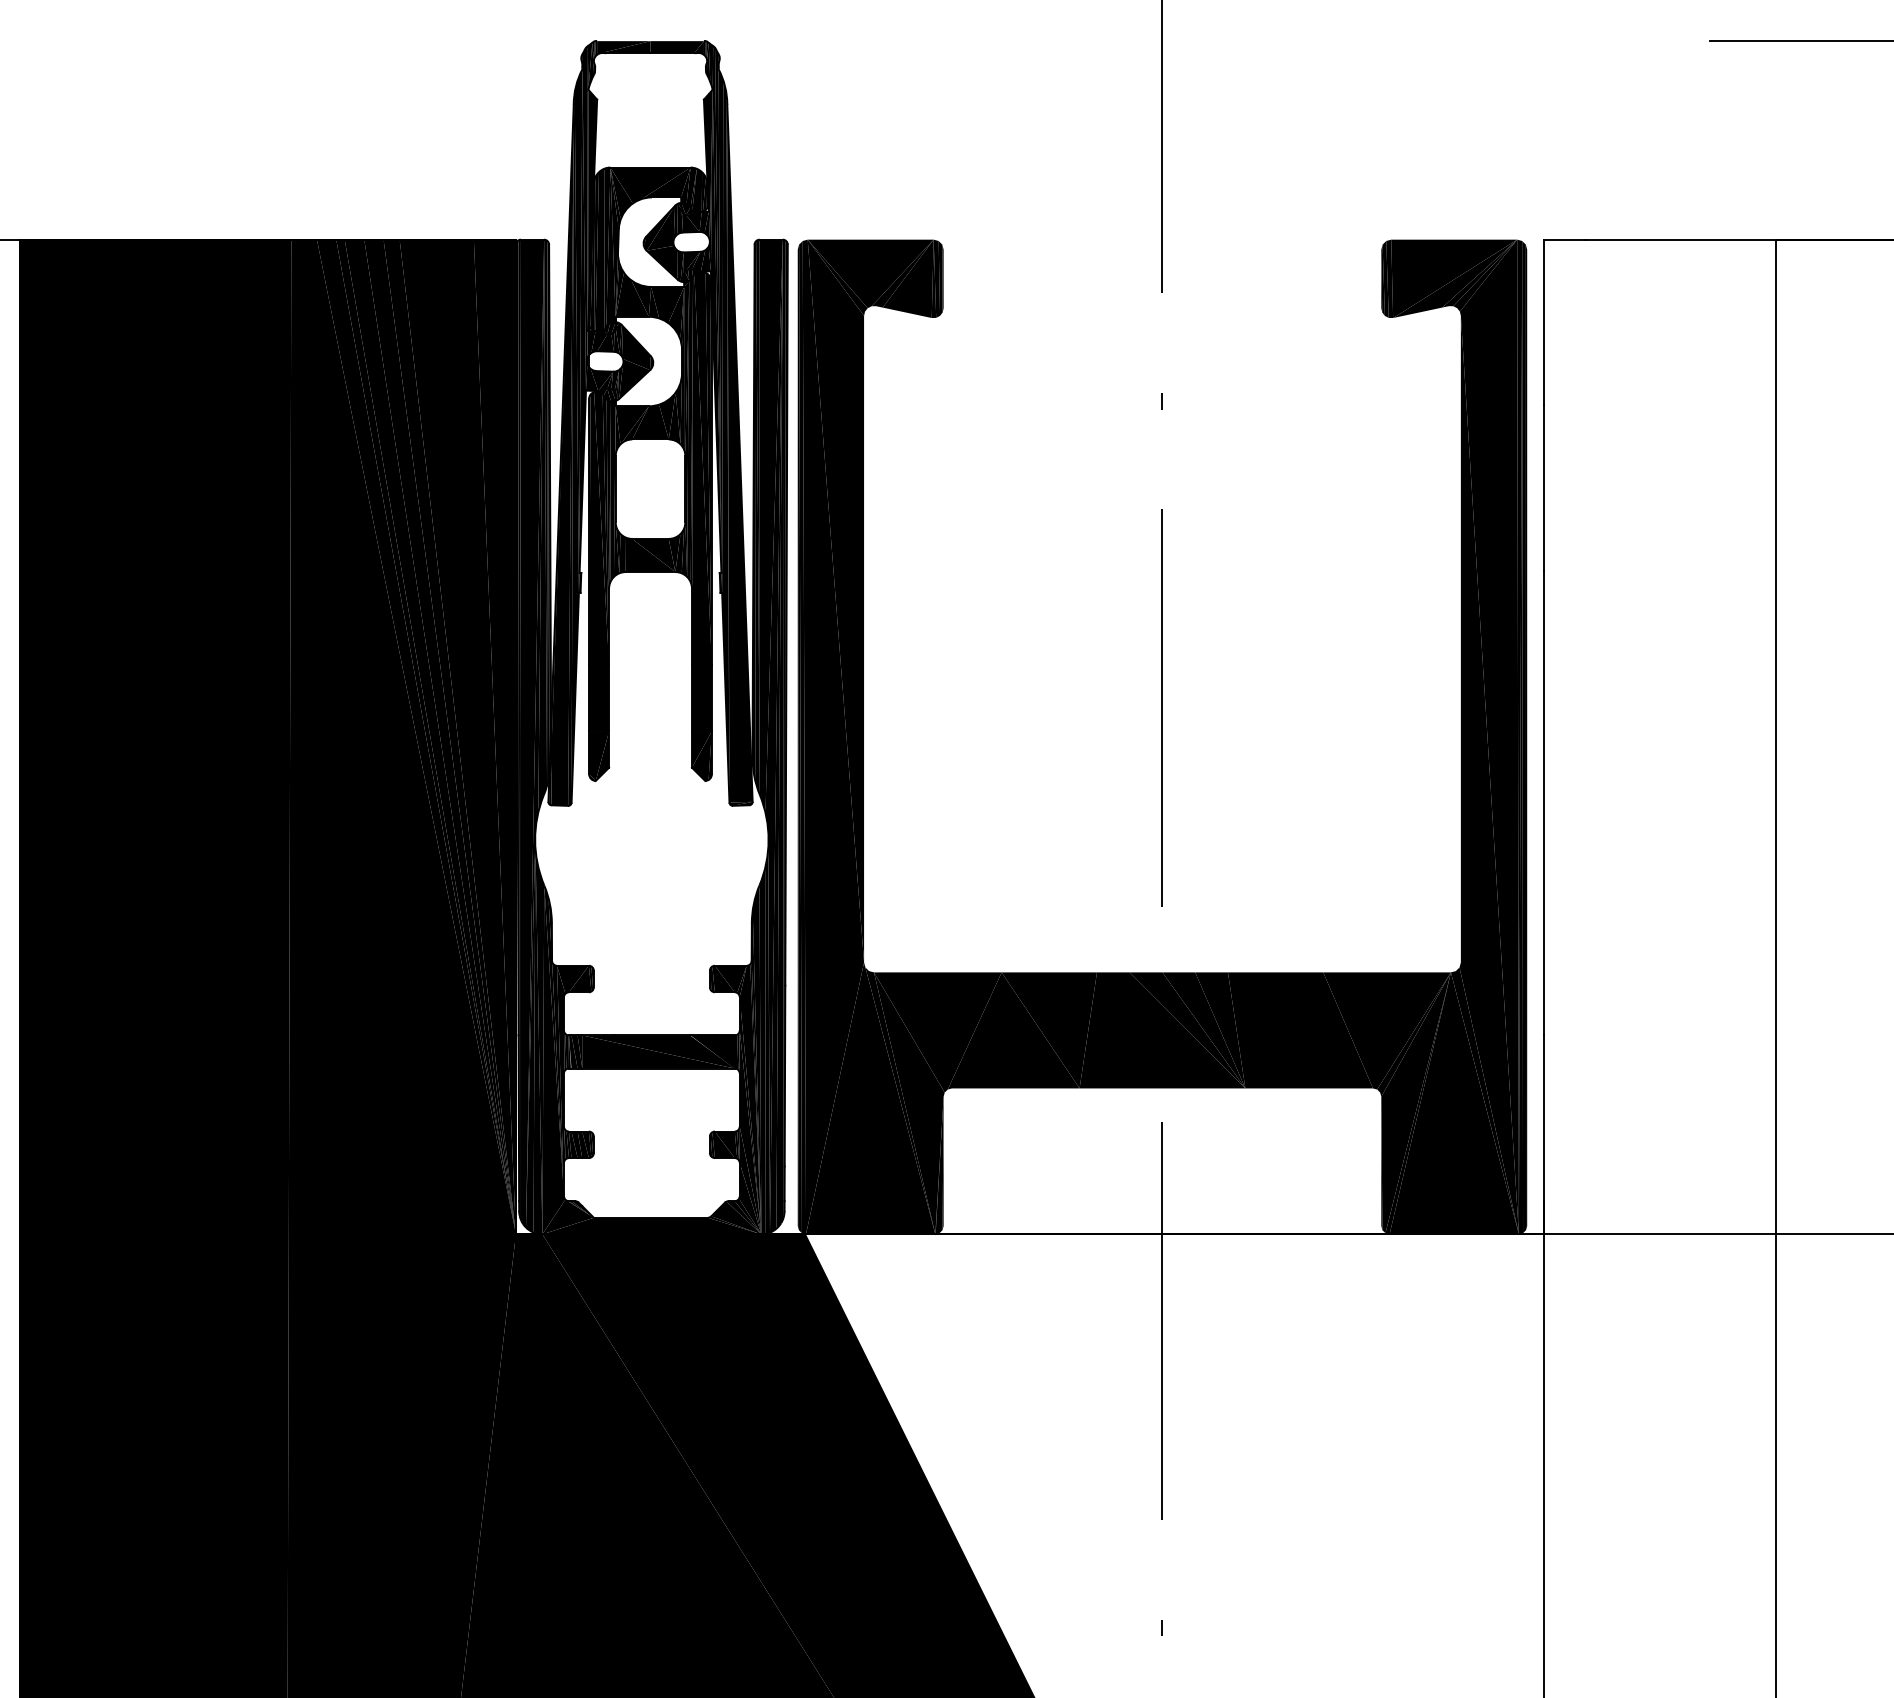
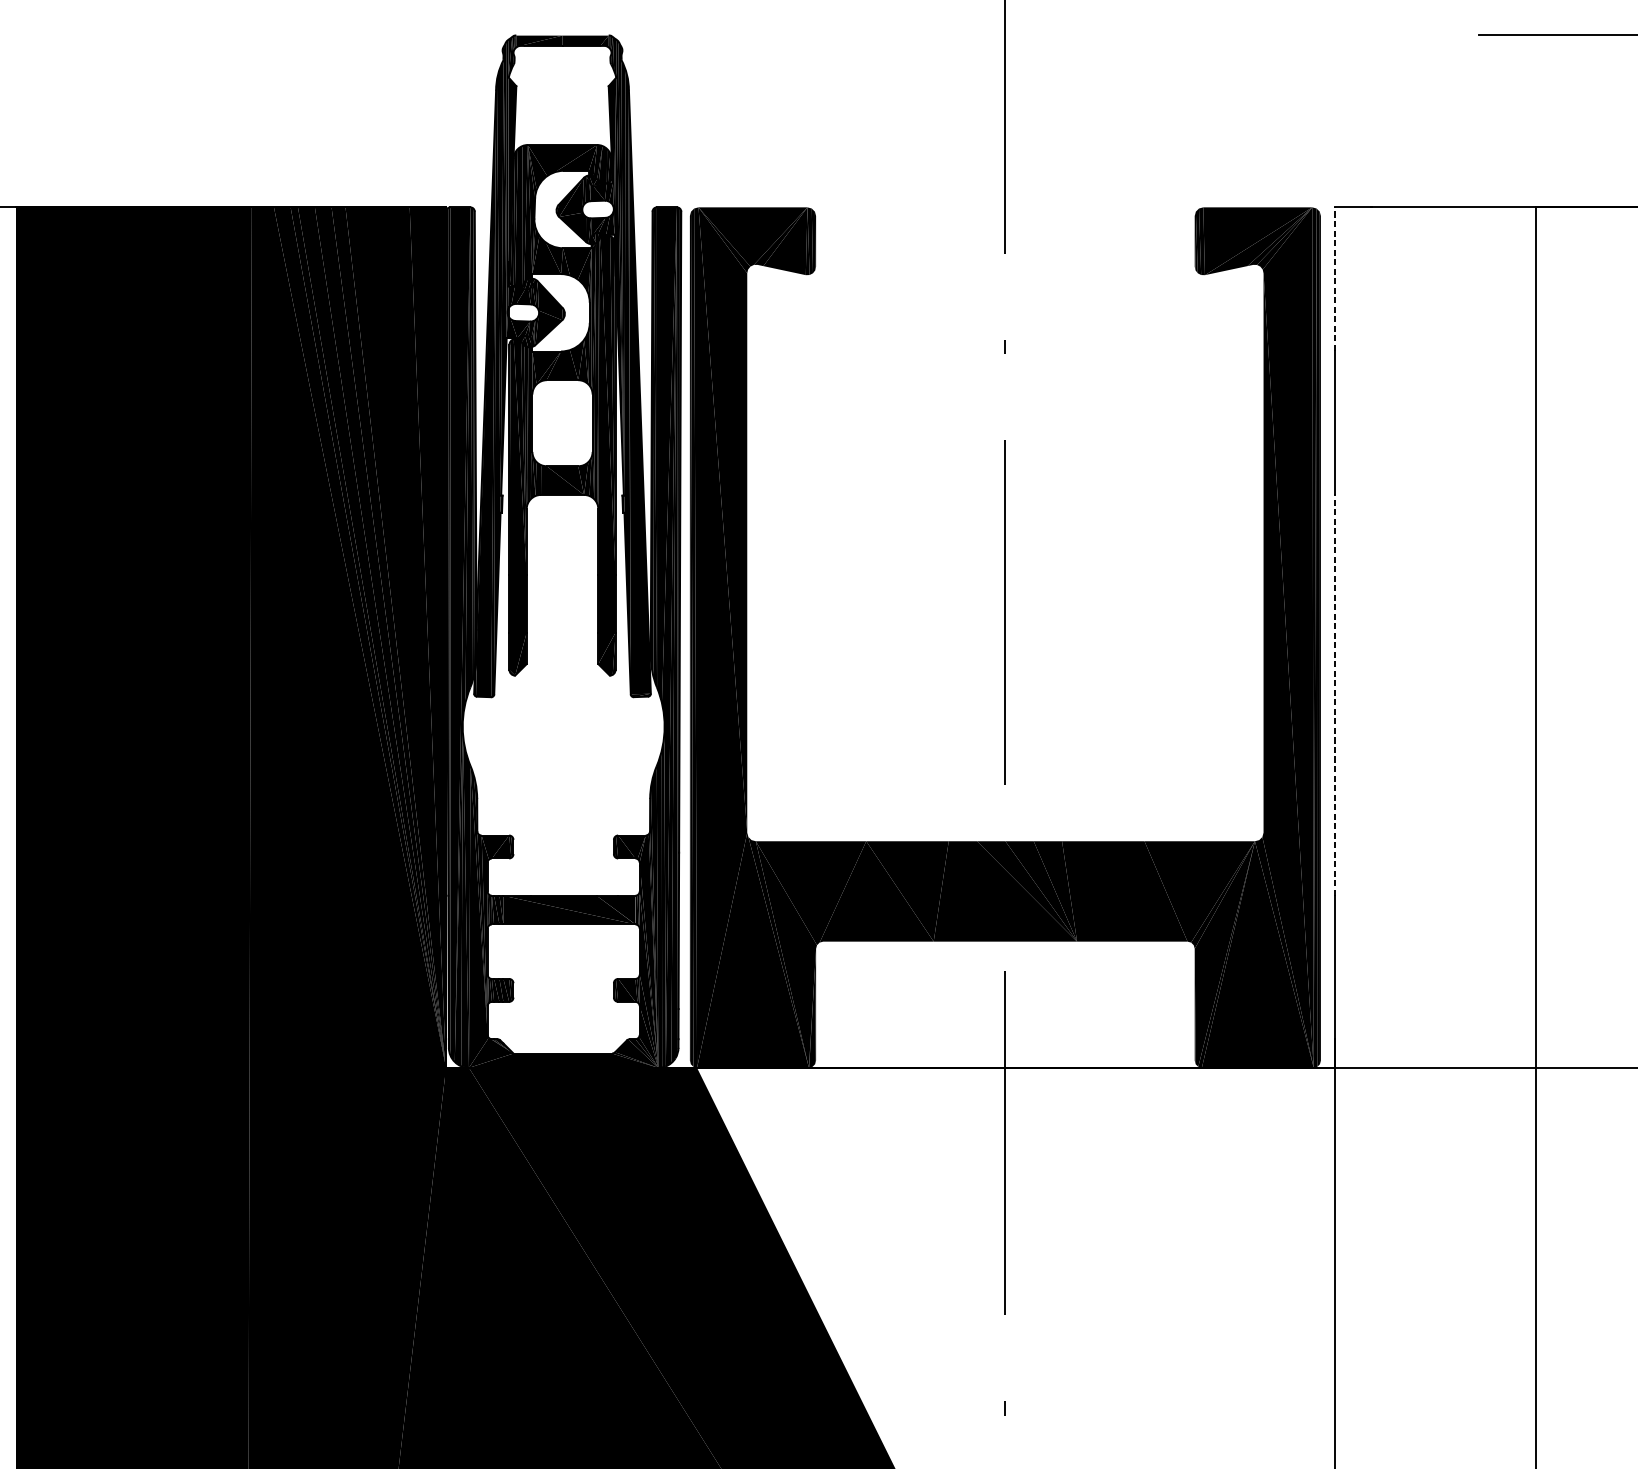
line: (1543, 322) -> (1335, 279), solid -> dashed
line: (1543, 802) -> (1335, 694), solid -> dashed

